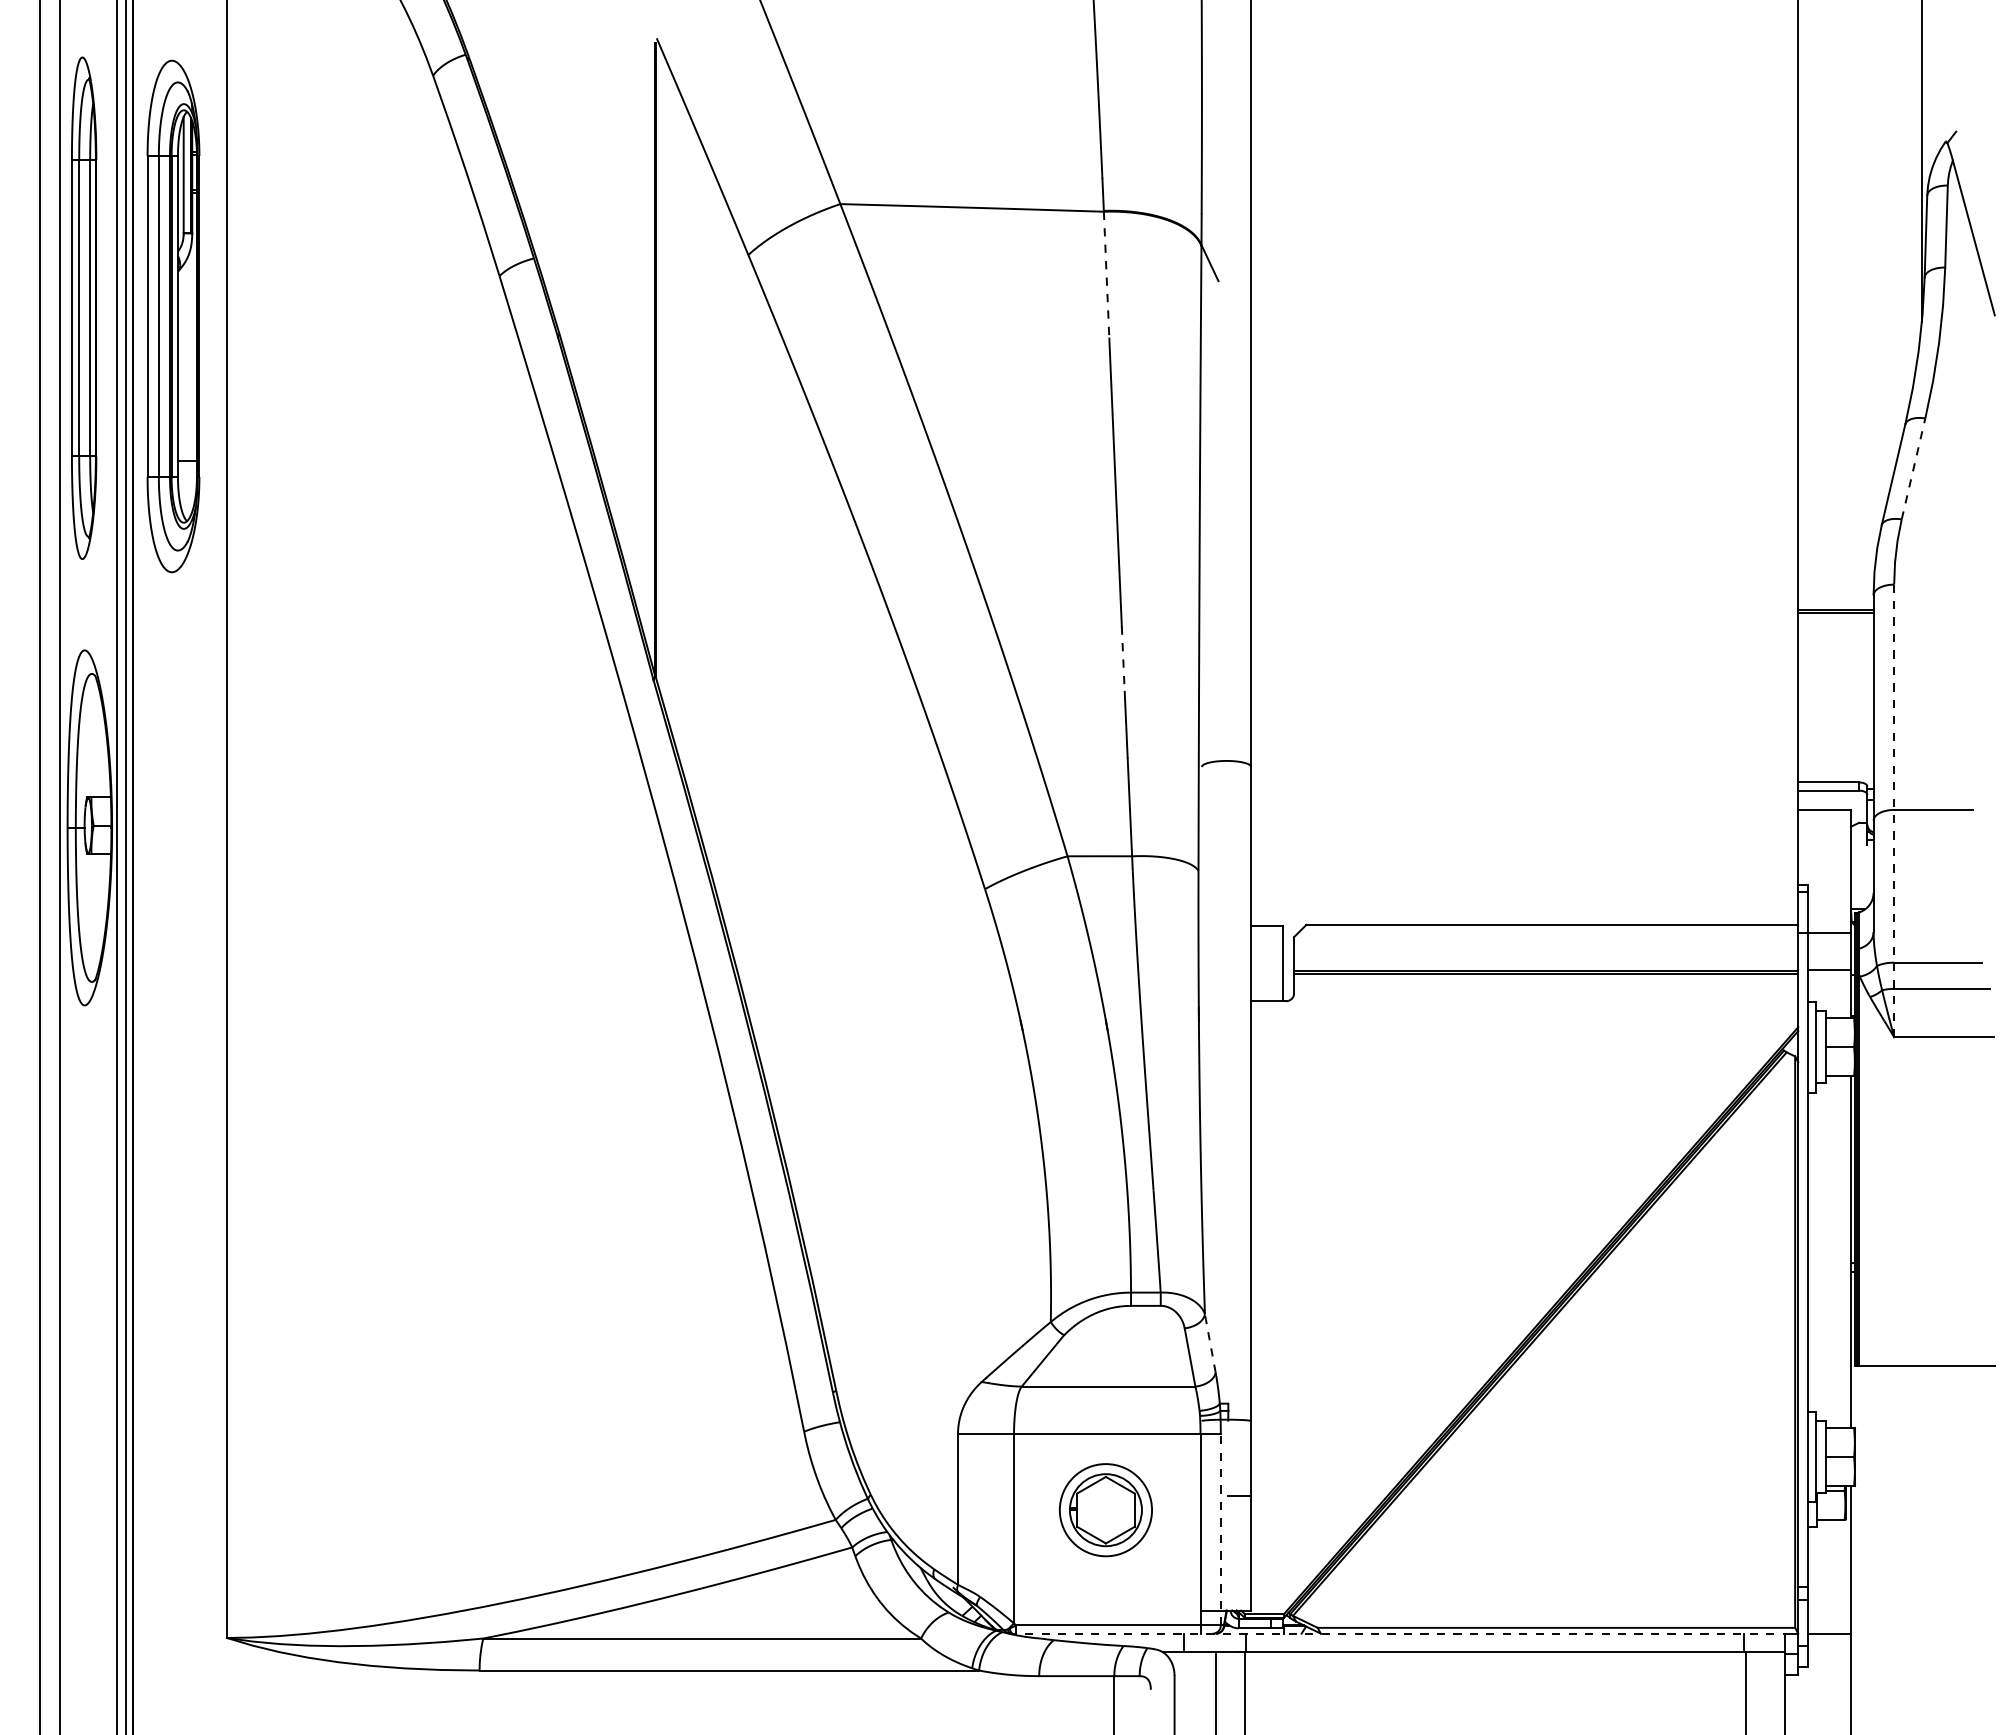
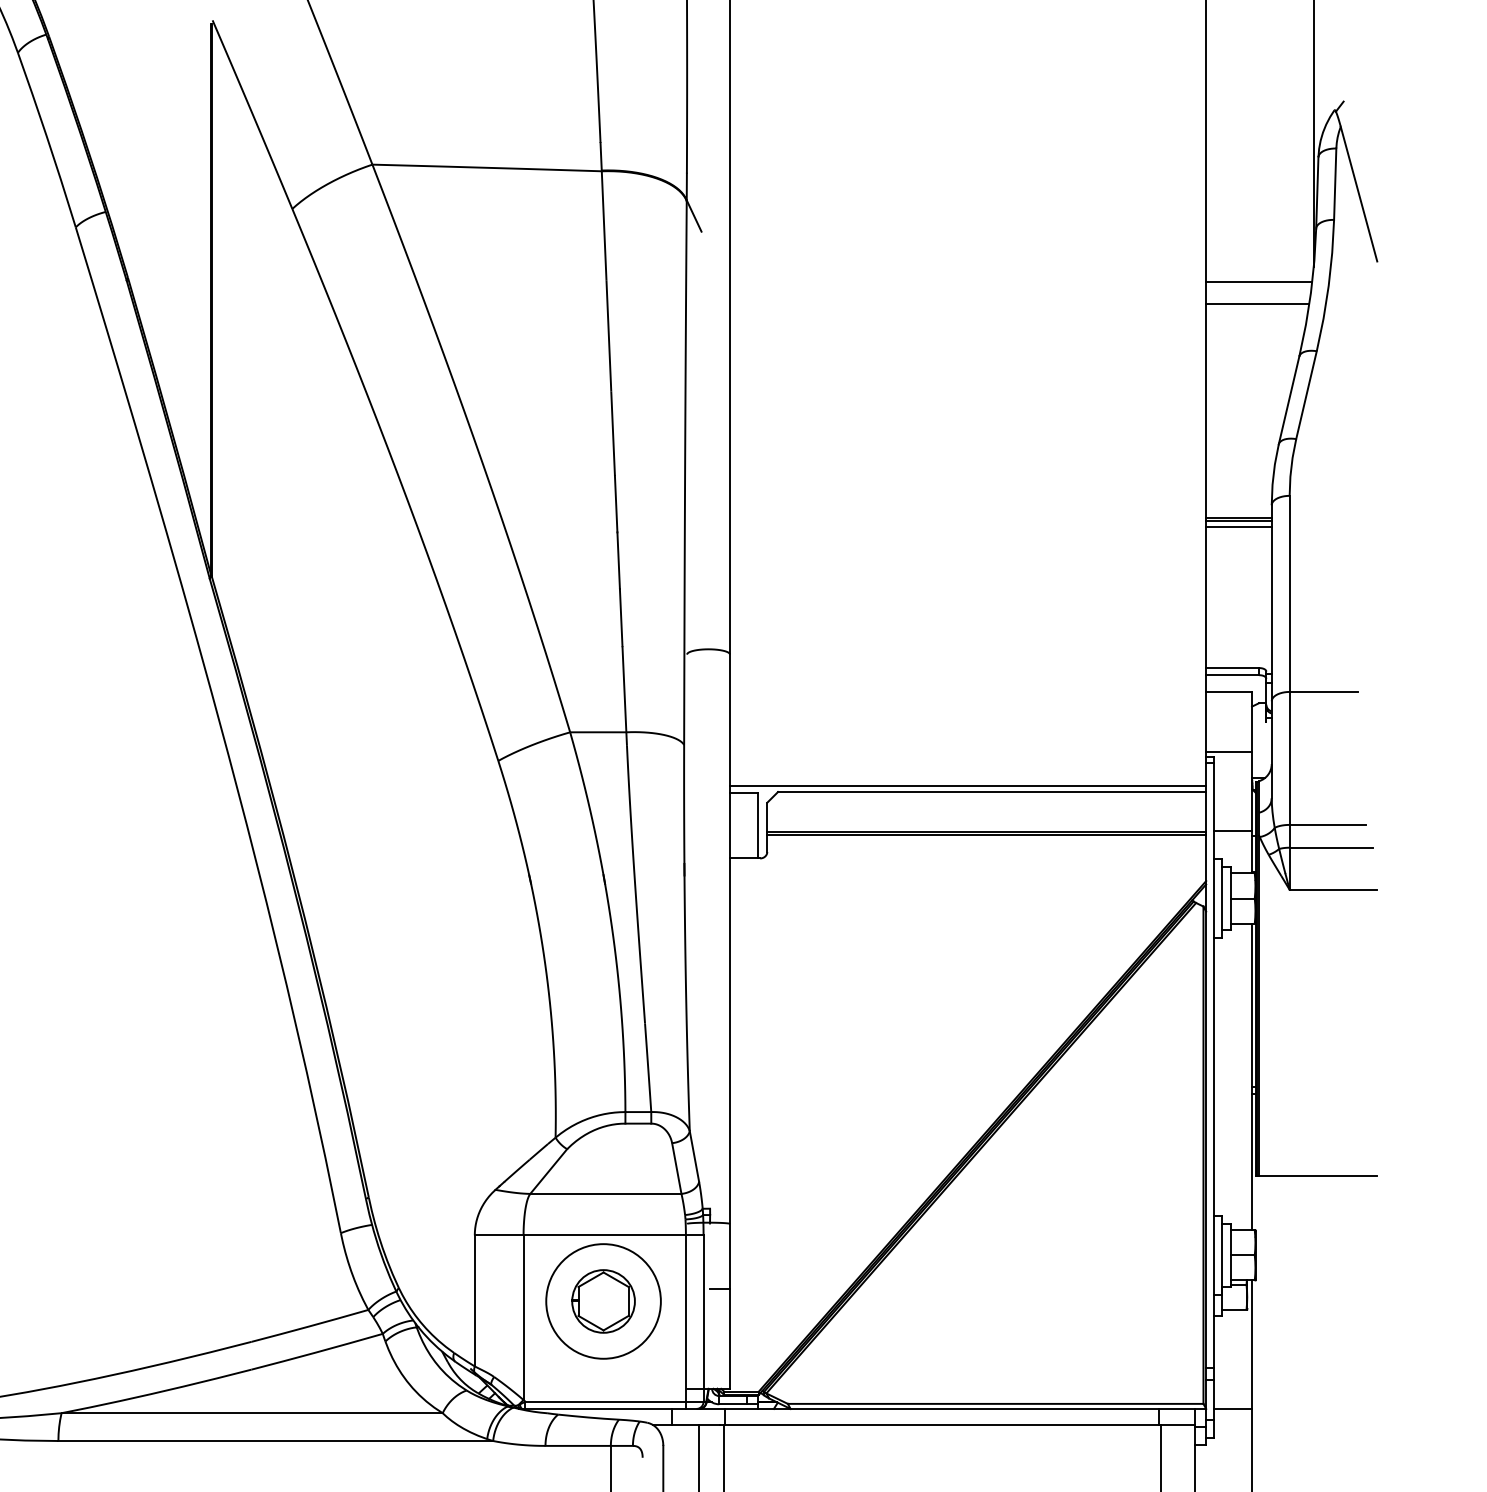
line: (1106, 274) -> (604, 225), dashed -> solid
line: (1858, 339) -> (1258, 282), added
line: (1857, 364) -> (1257, 304), added
line: (1913, 468) -> (1306, 394), dashed -> solid
line: (1835, 620) -> (1238, 527), added
line: (1123, 659) -> (618, 561), dashed -> solid
line: (1894, 810) -> (1289, 692), dashed -> solid
line: (1524, 918) -> (967, 786), added
line: (1824, 932) -> (1229, 751), moved
line: (1210, 1343) -> (694, 1156), dashed -> solid
circle: (1105, 1510) -> (603, 1301), size x1.43
line: (1220, 1529) -> (703, 1318), dashed -> solid
line: (1397, 1633) -> (857, 1408), dashed -> solid

